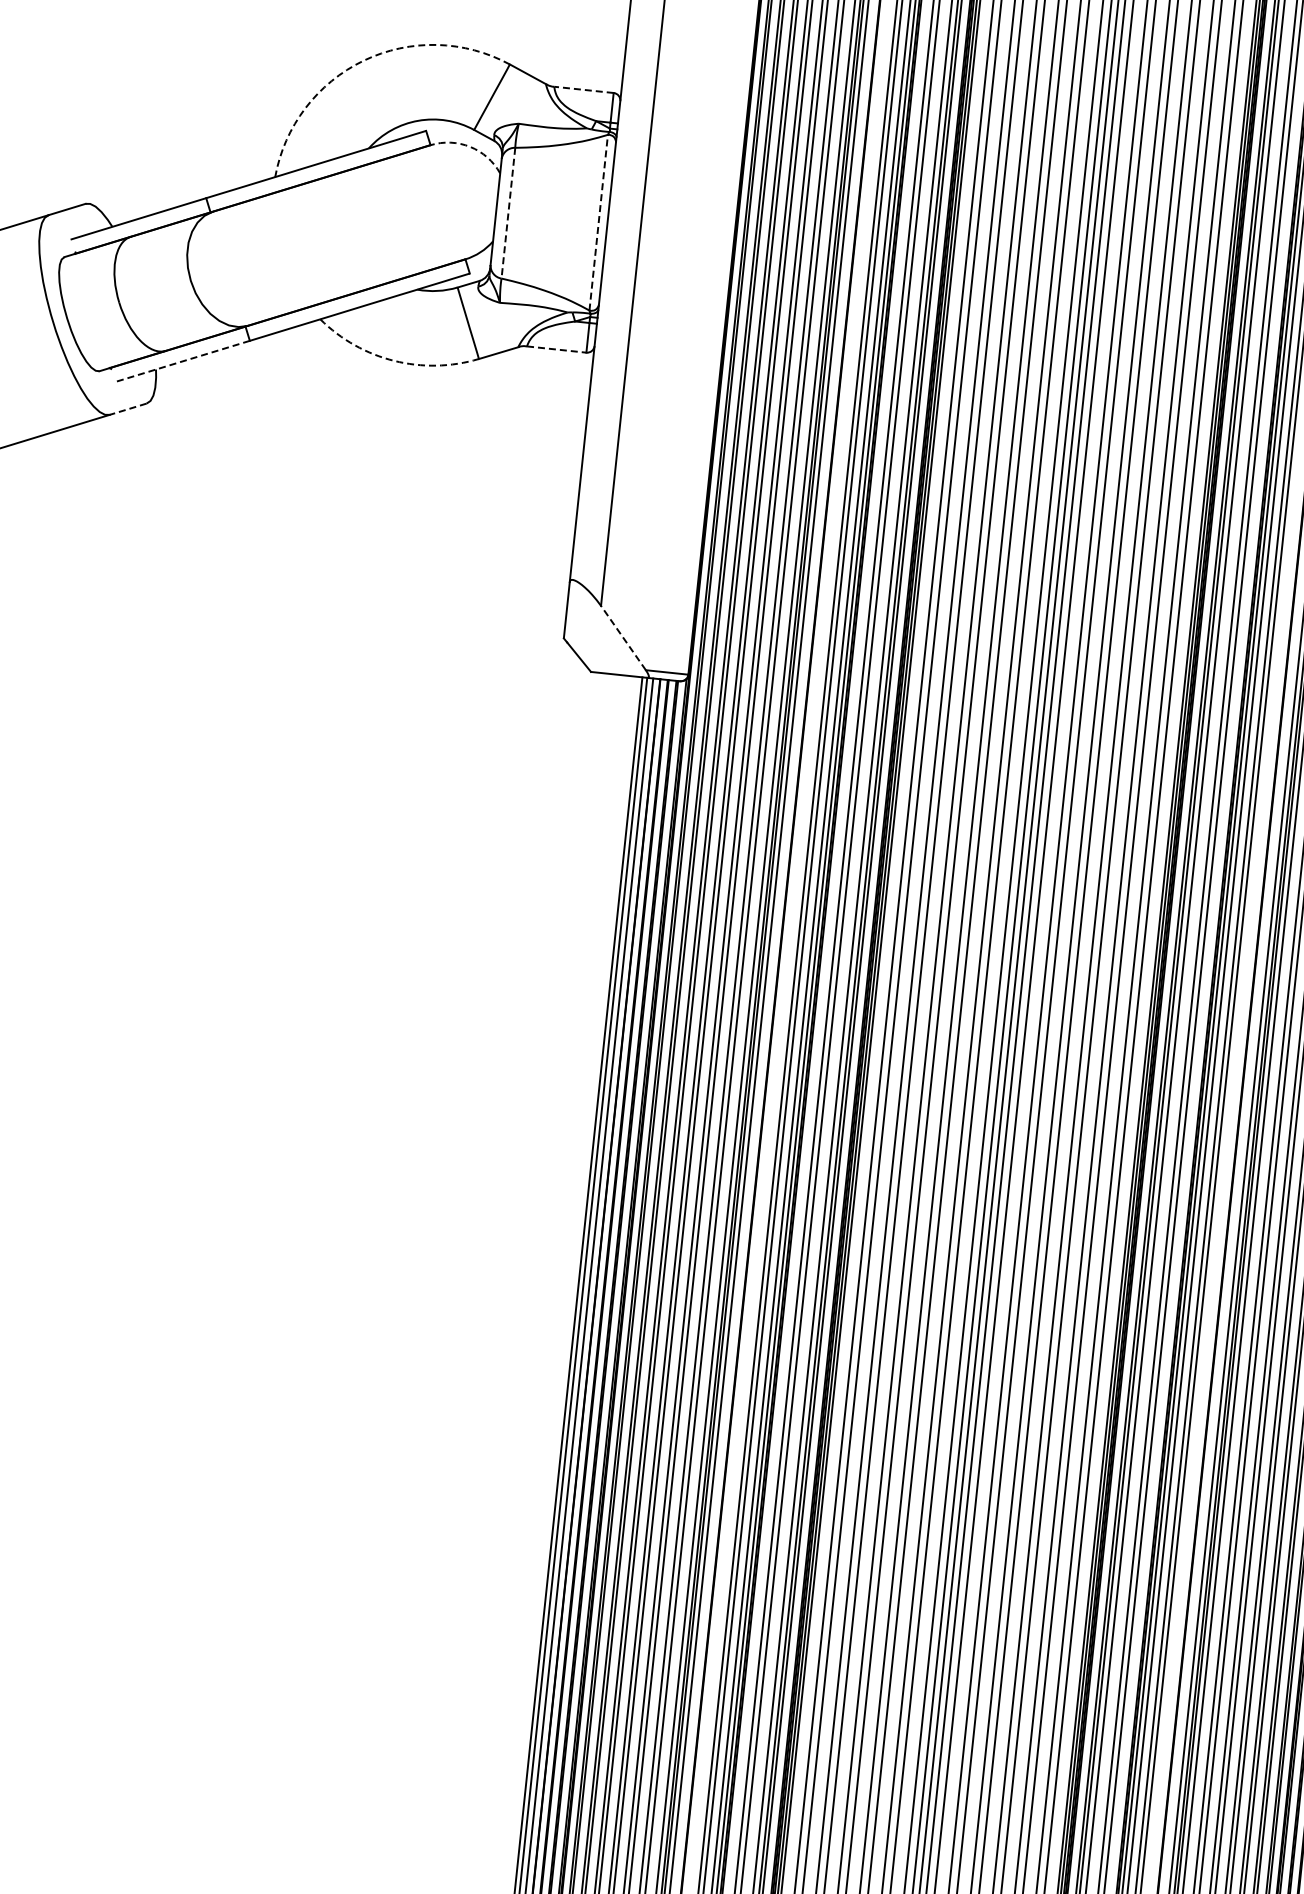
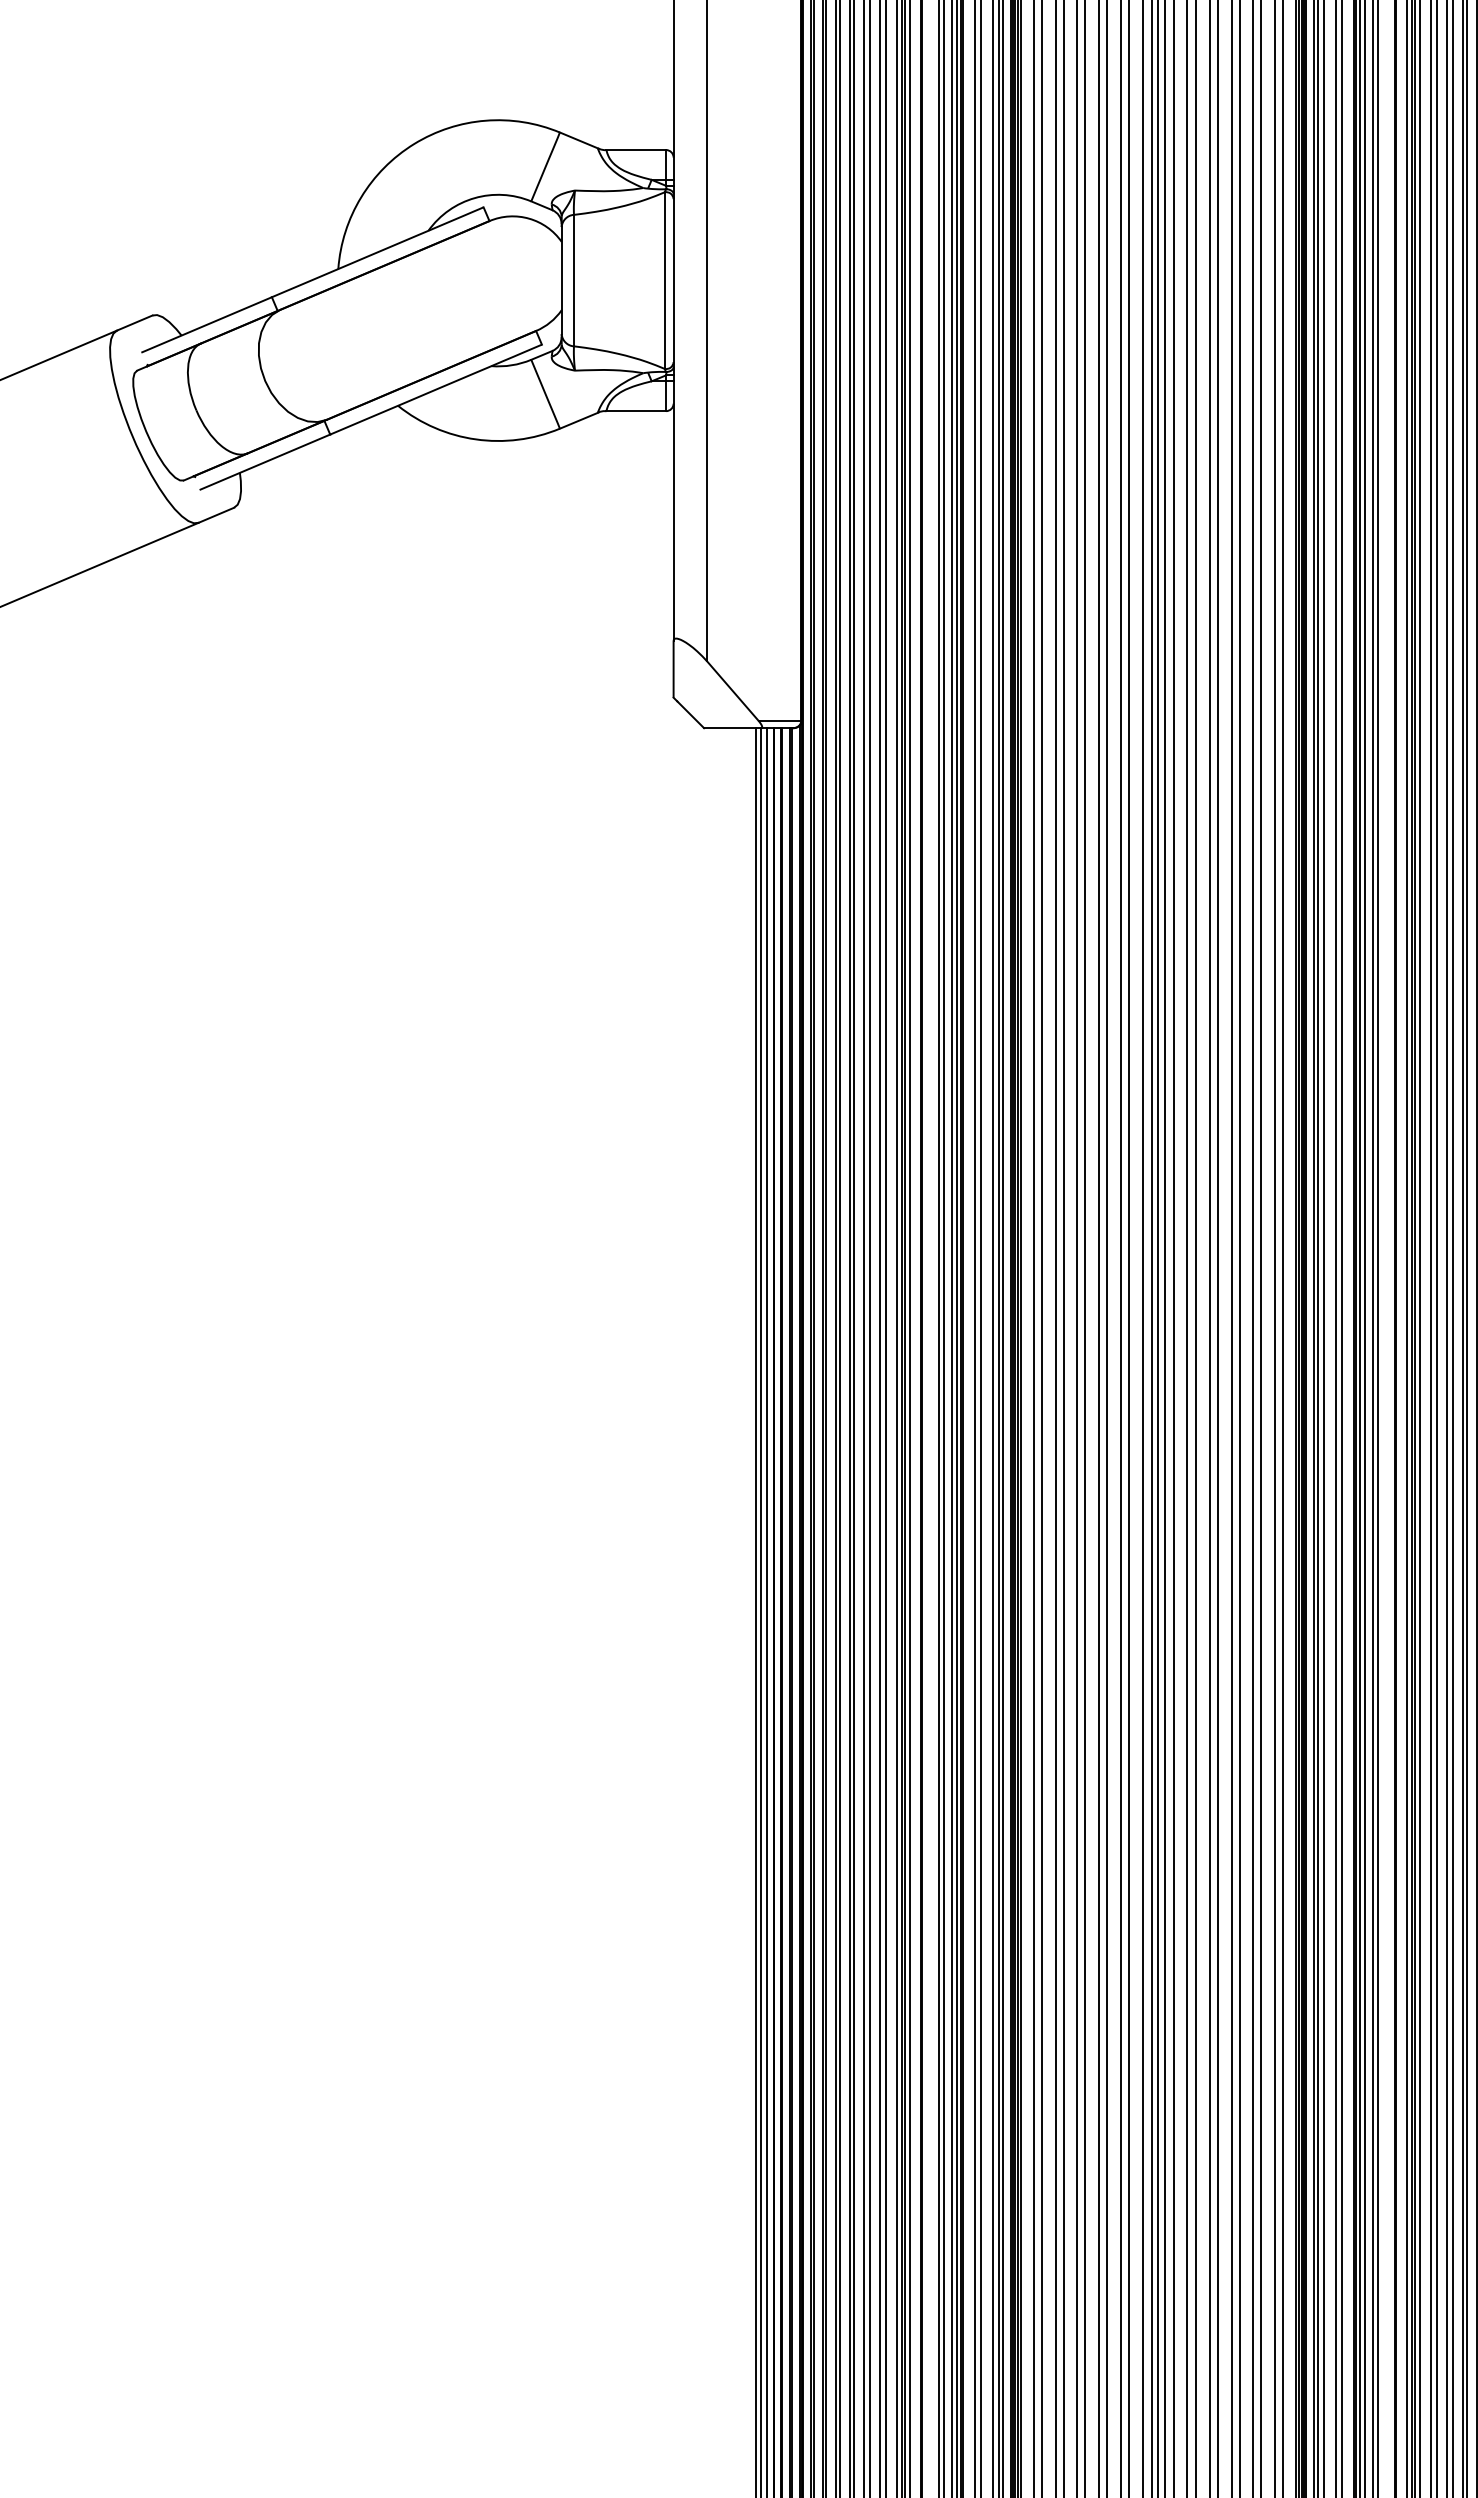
arc: (364, 61) -> (414, 144), dashed -> solid
line: (584, 90) -> (636, 150), dashed -> solid
arc: (470, 146) -> (529, 218), dashed -> solid
line: (508, 213) -> (574, 280), dashed -> solid
line: (598, 222) -> (664, 280), dashed -> solid
line: (556, 349) -> (636, 411), dashed -> solid
arc: (393, 360) -> (475, 439), dashed -> solid
line: (181, 361) -> (264, 462), dashed -> solid
line: (127, 409) -> (215, 515), dashed -> solid
line: (623, 637) -> (732, 690), dashed -> solid

